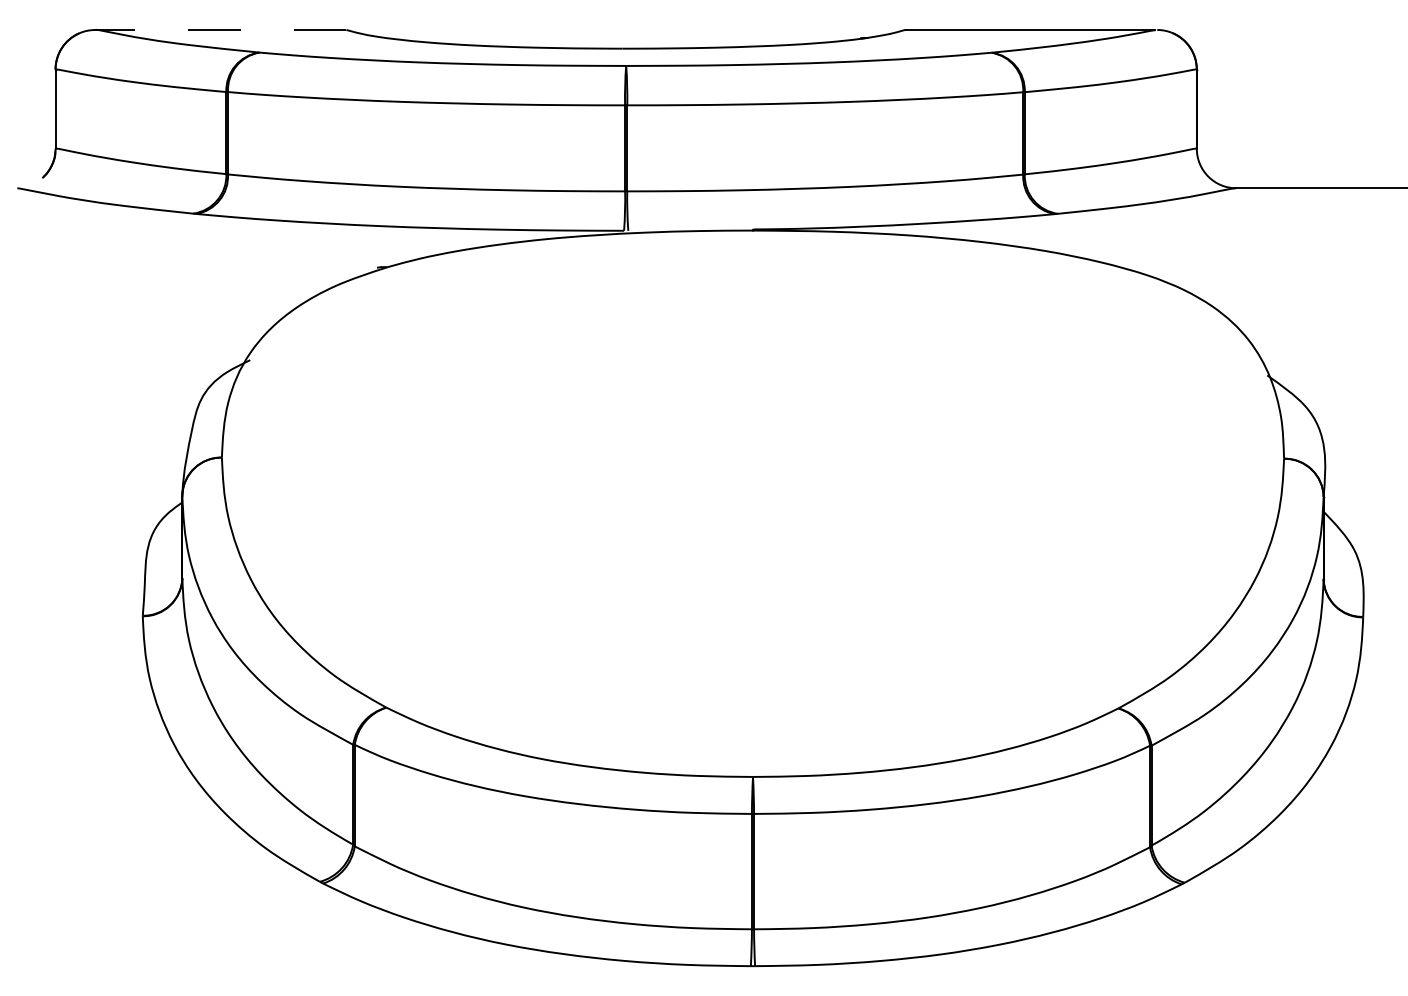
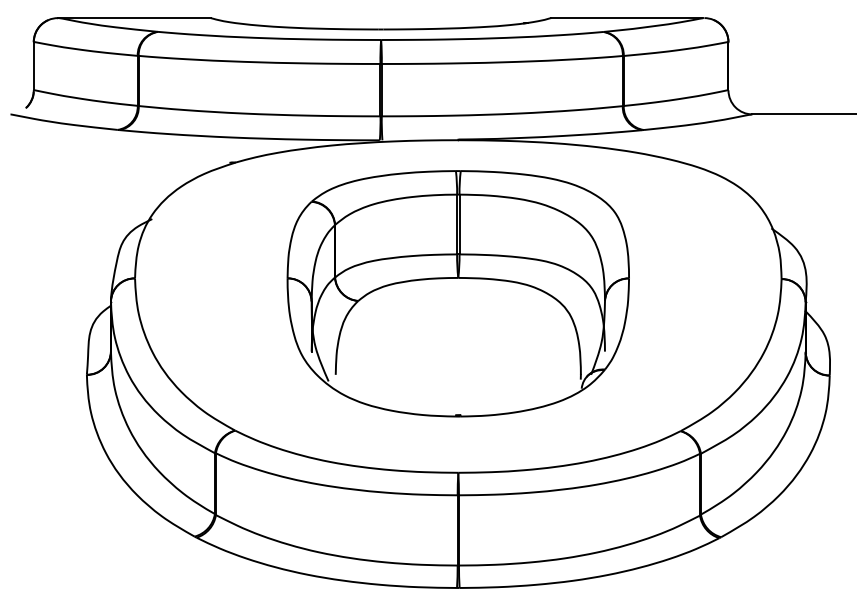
line: (221, 30) -> (134, 18), dashed -> solid
part: (751, 482) -> (457, 293), added

